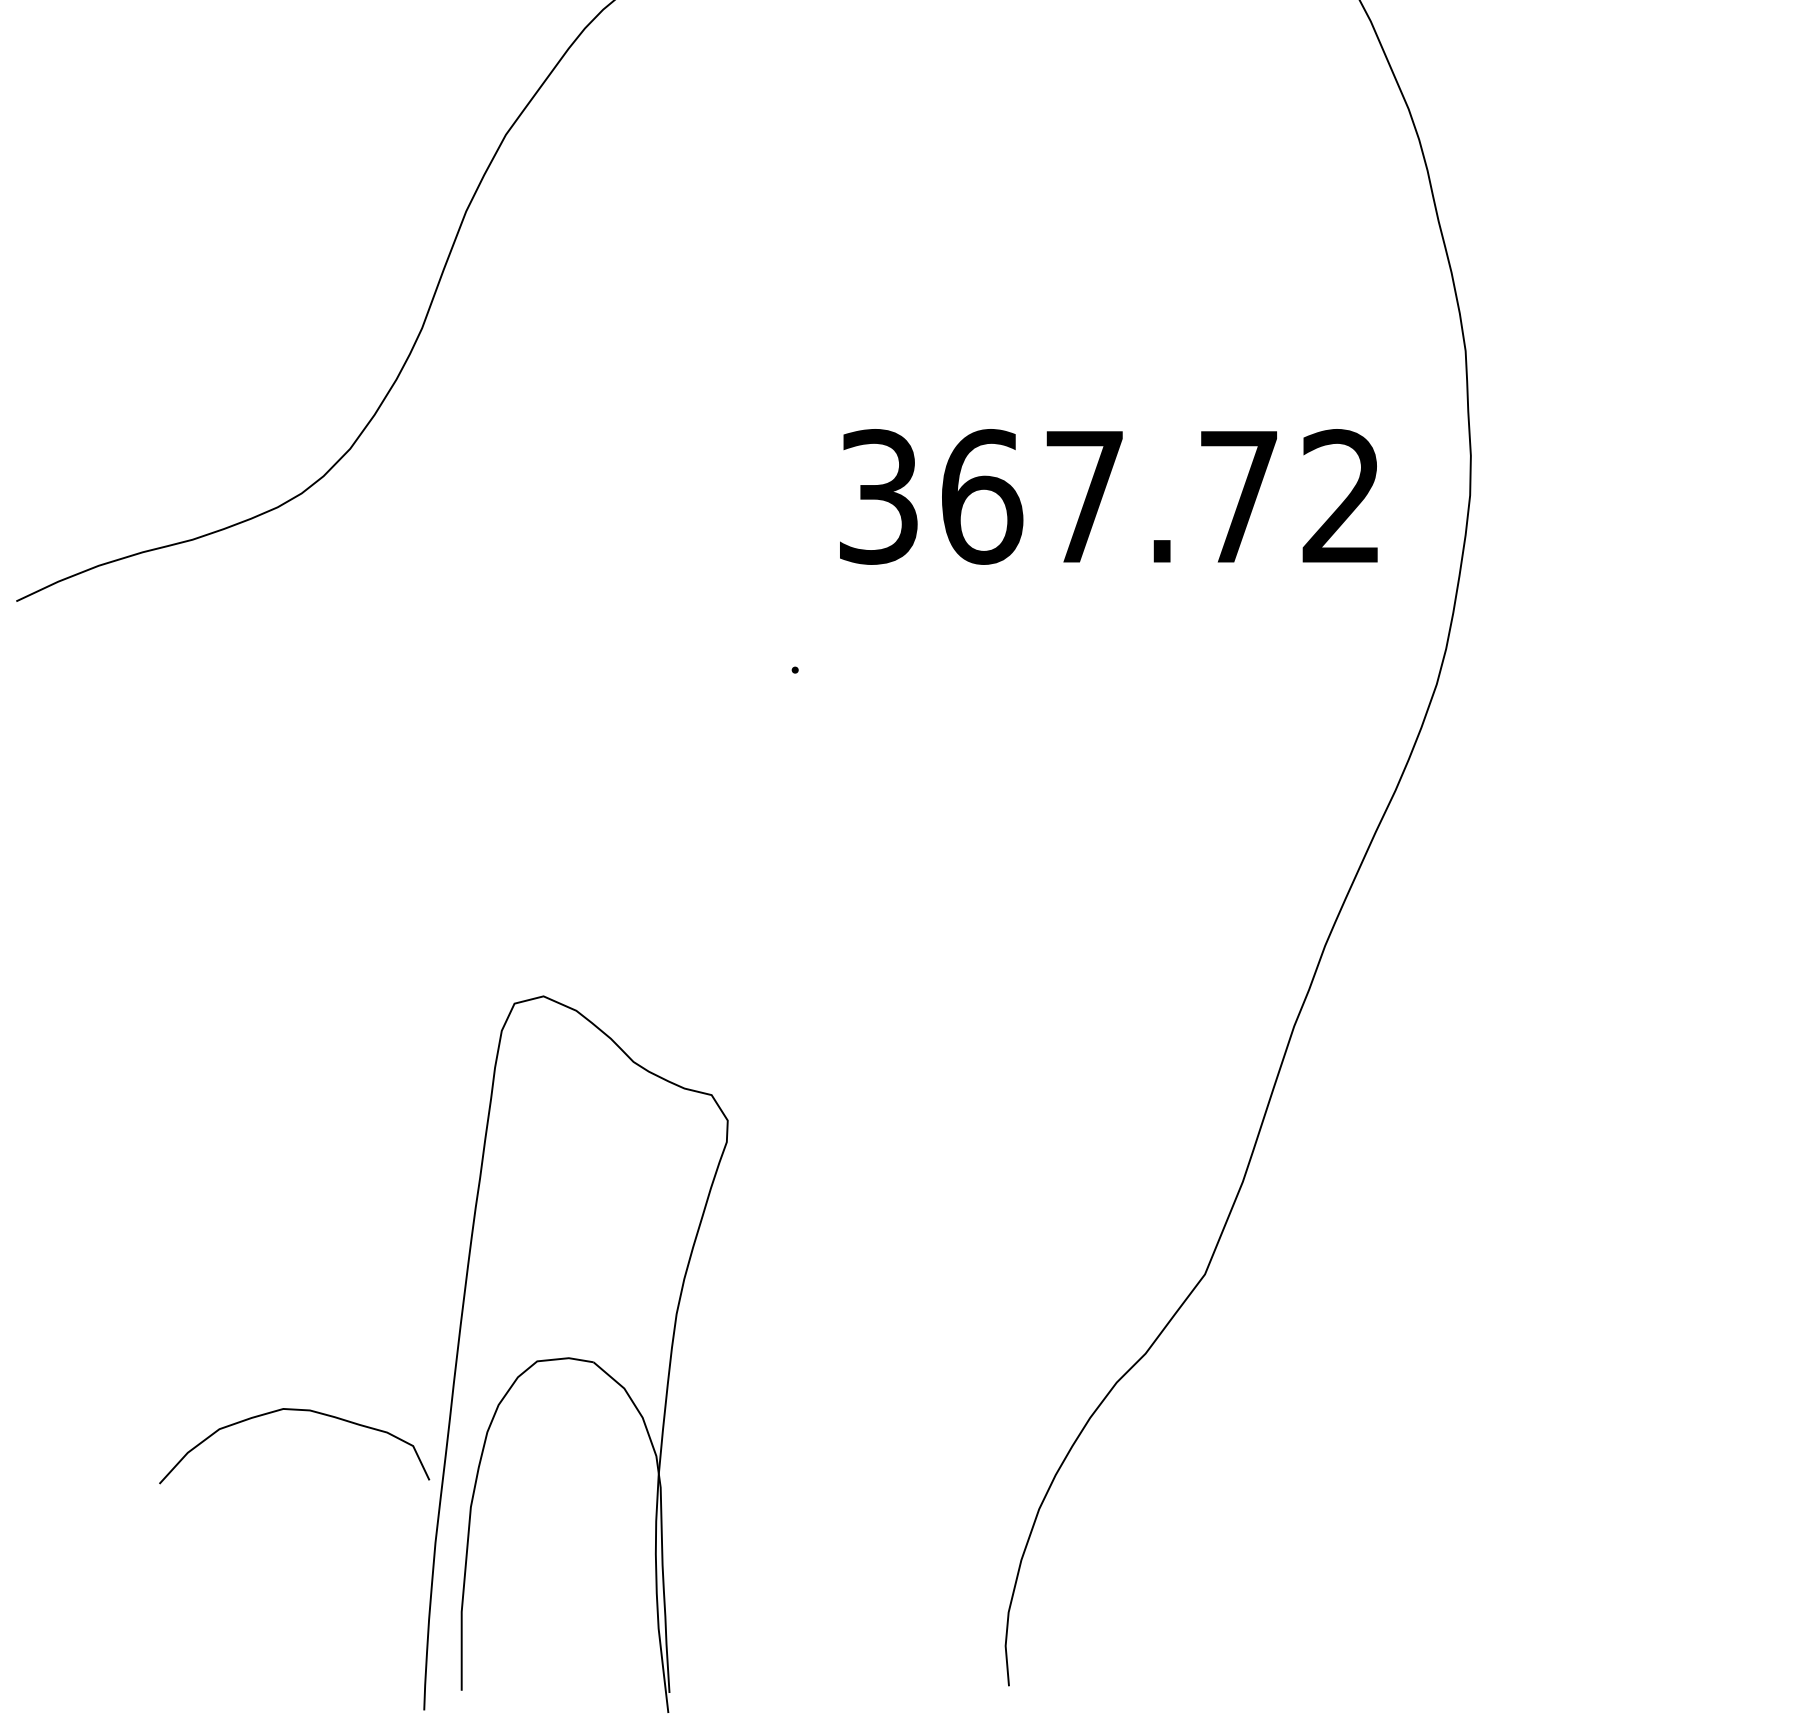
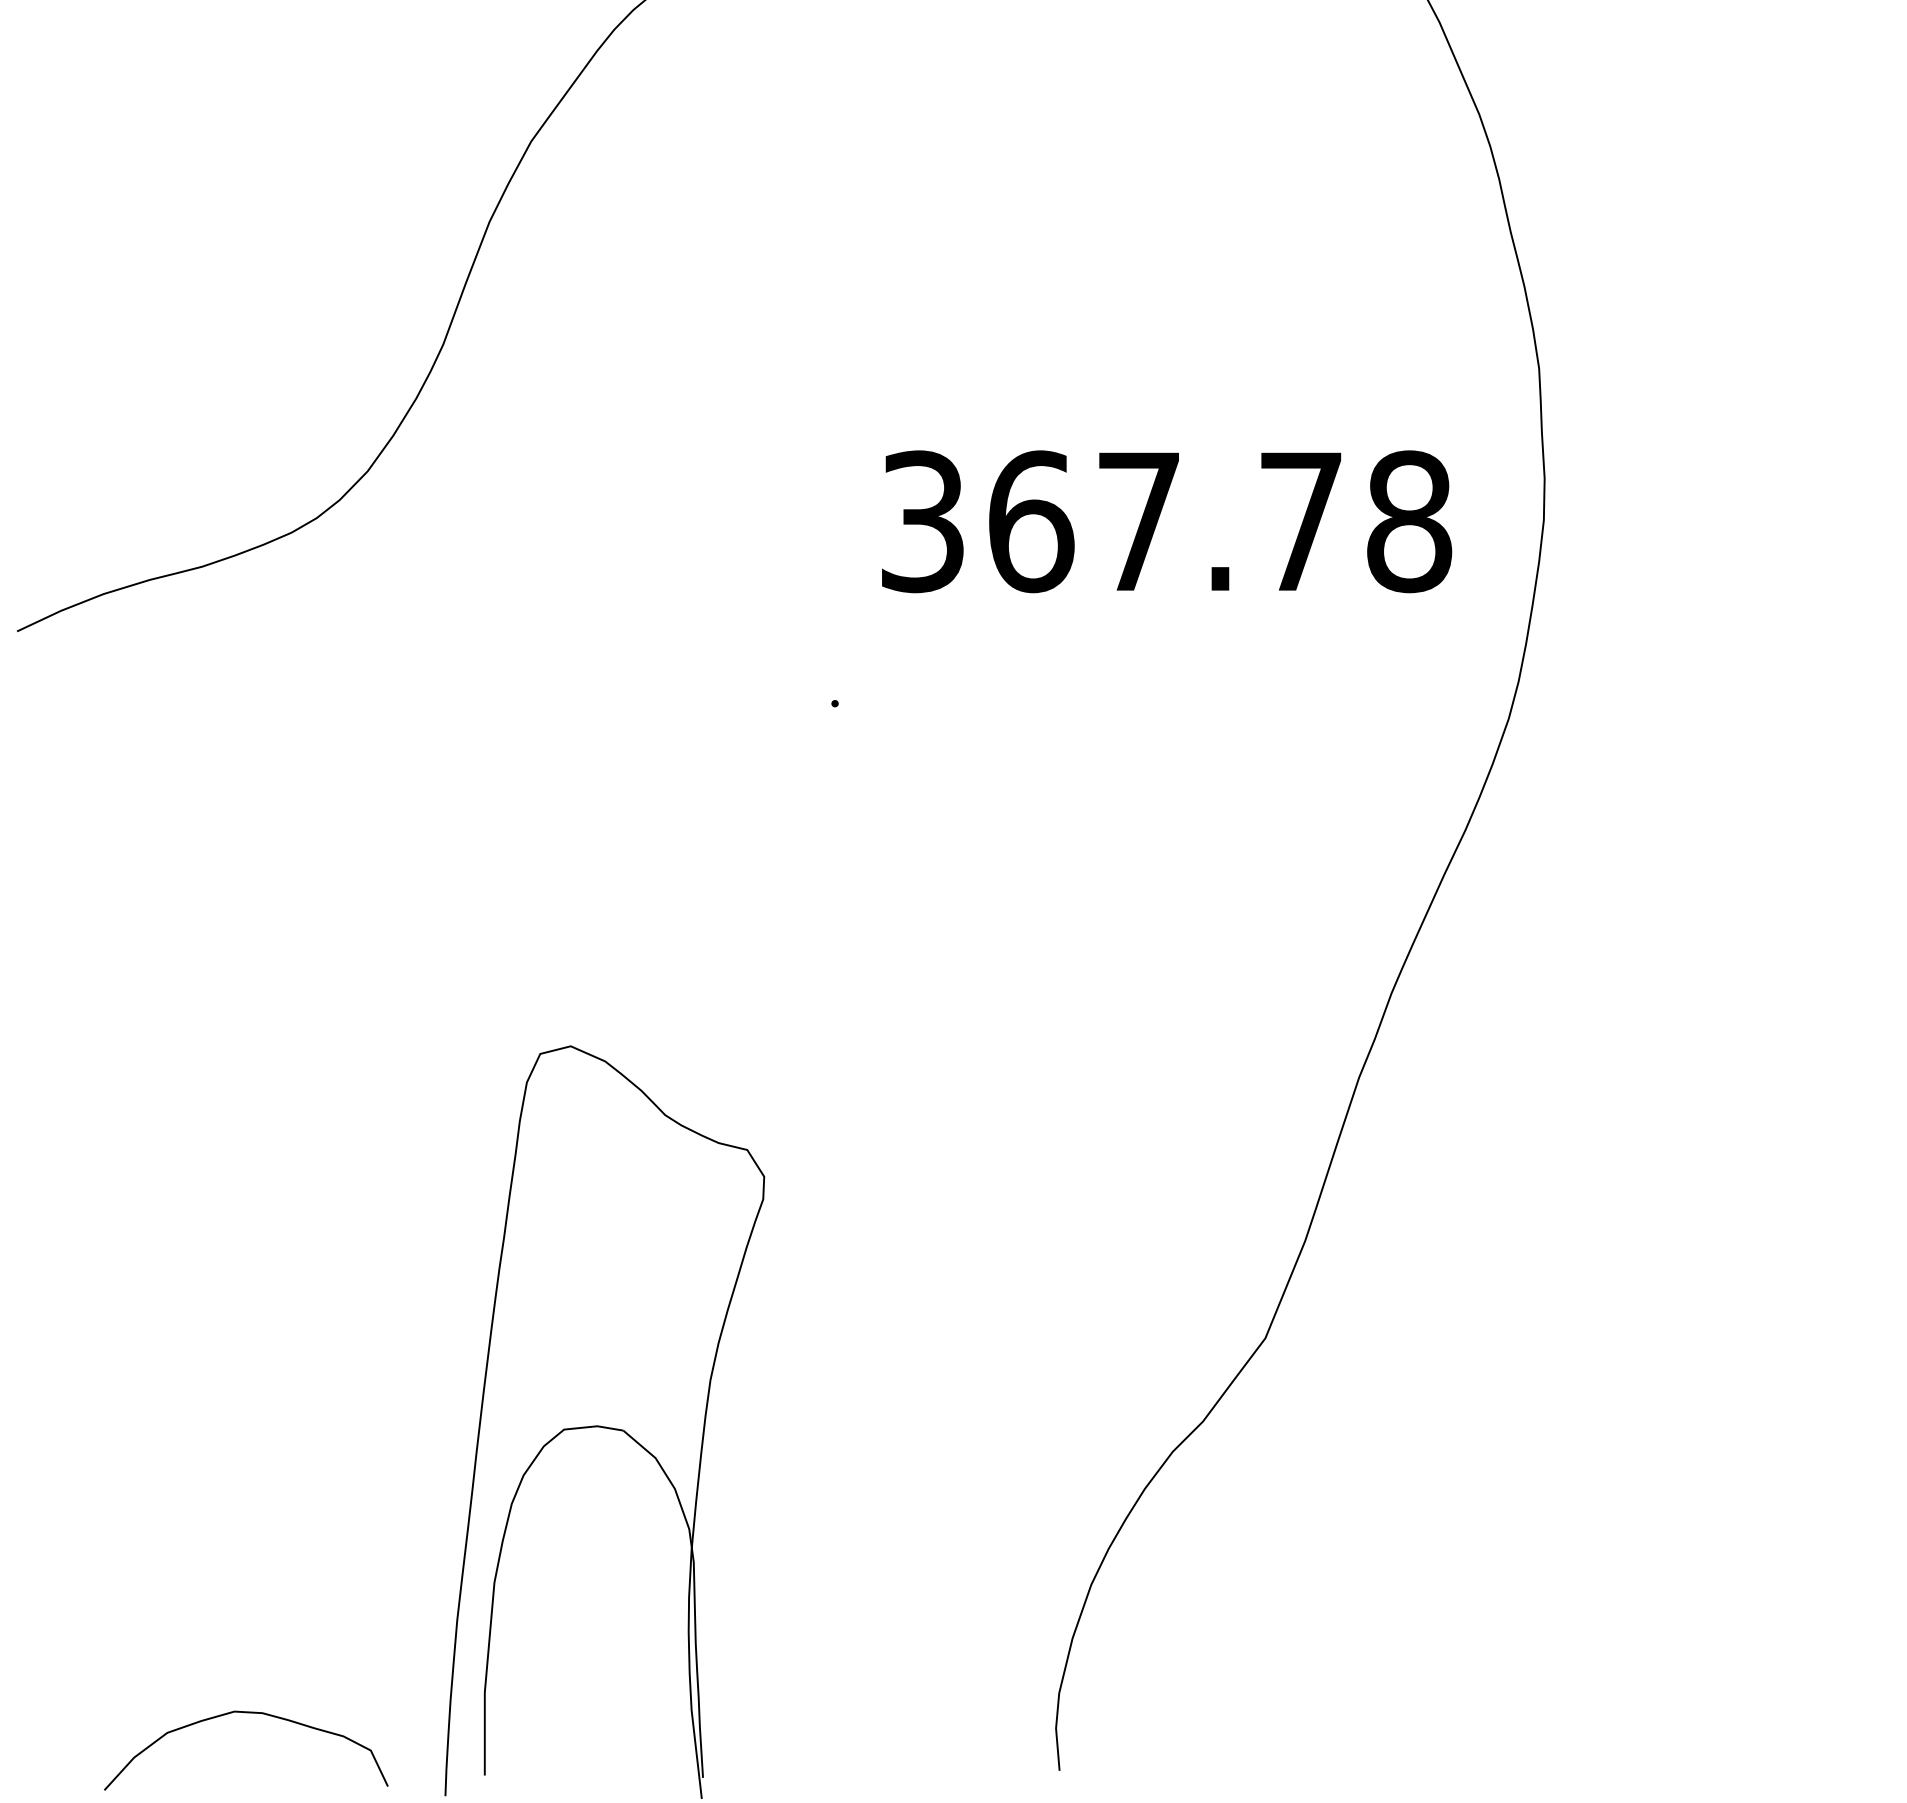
text: (1342, 496) -> (1409, 521), 367.72 -> 367.78
curve: (294, 1410) -> (246, 1713), moved

